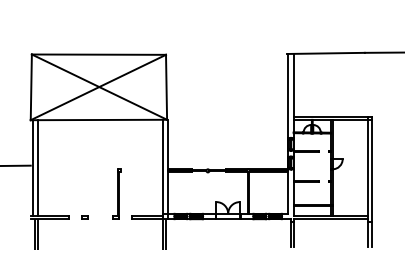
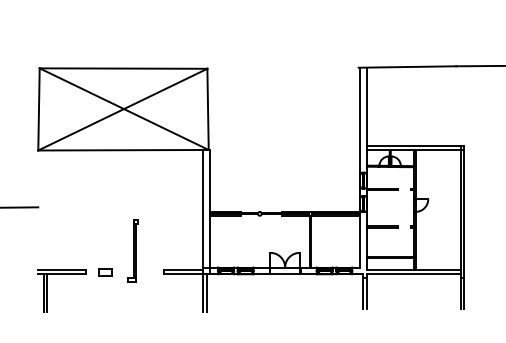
line: (32, 168) -> (40, 210), removed
line: (38, 168) -> (47, 210), removed
part: (116, 193) -> (132, 250), moved
part: (84, 216) -> (105, 271), size x1.6

